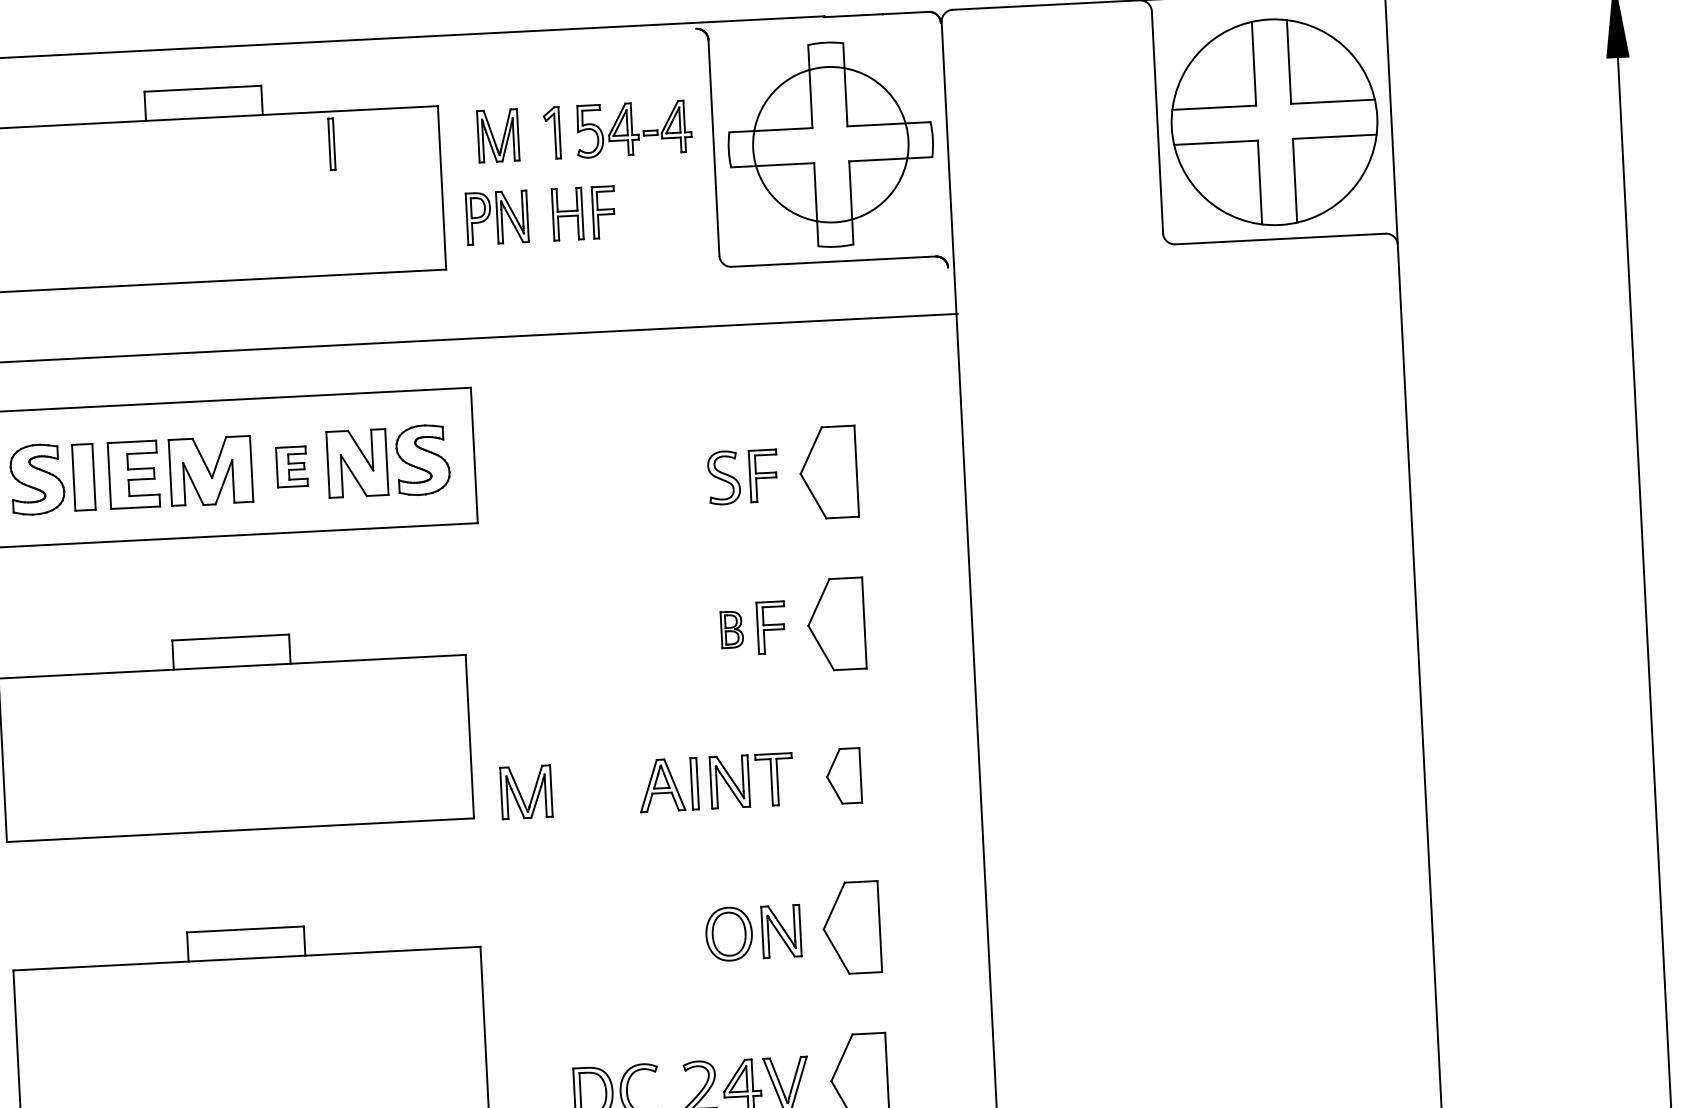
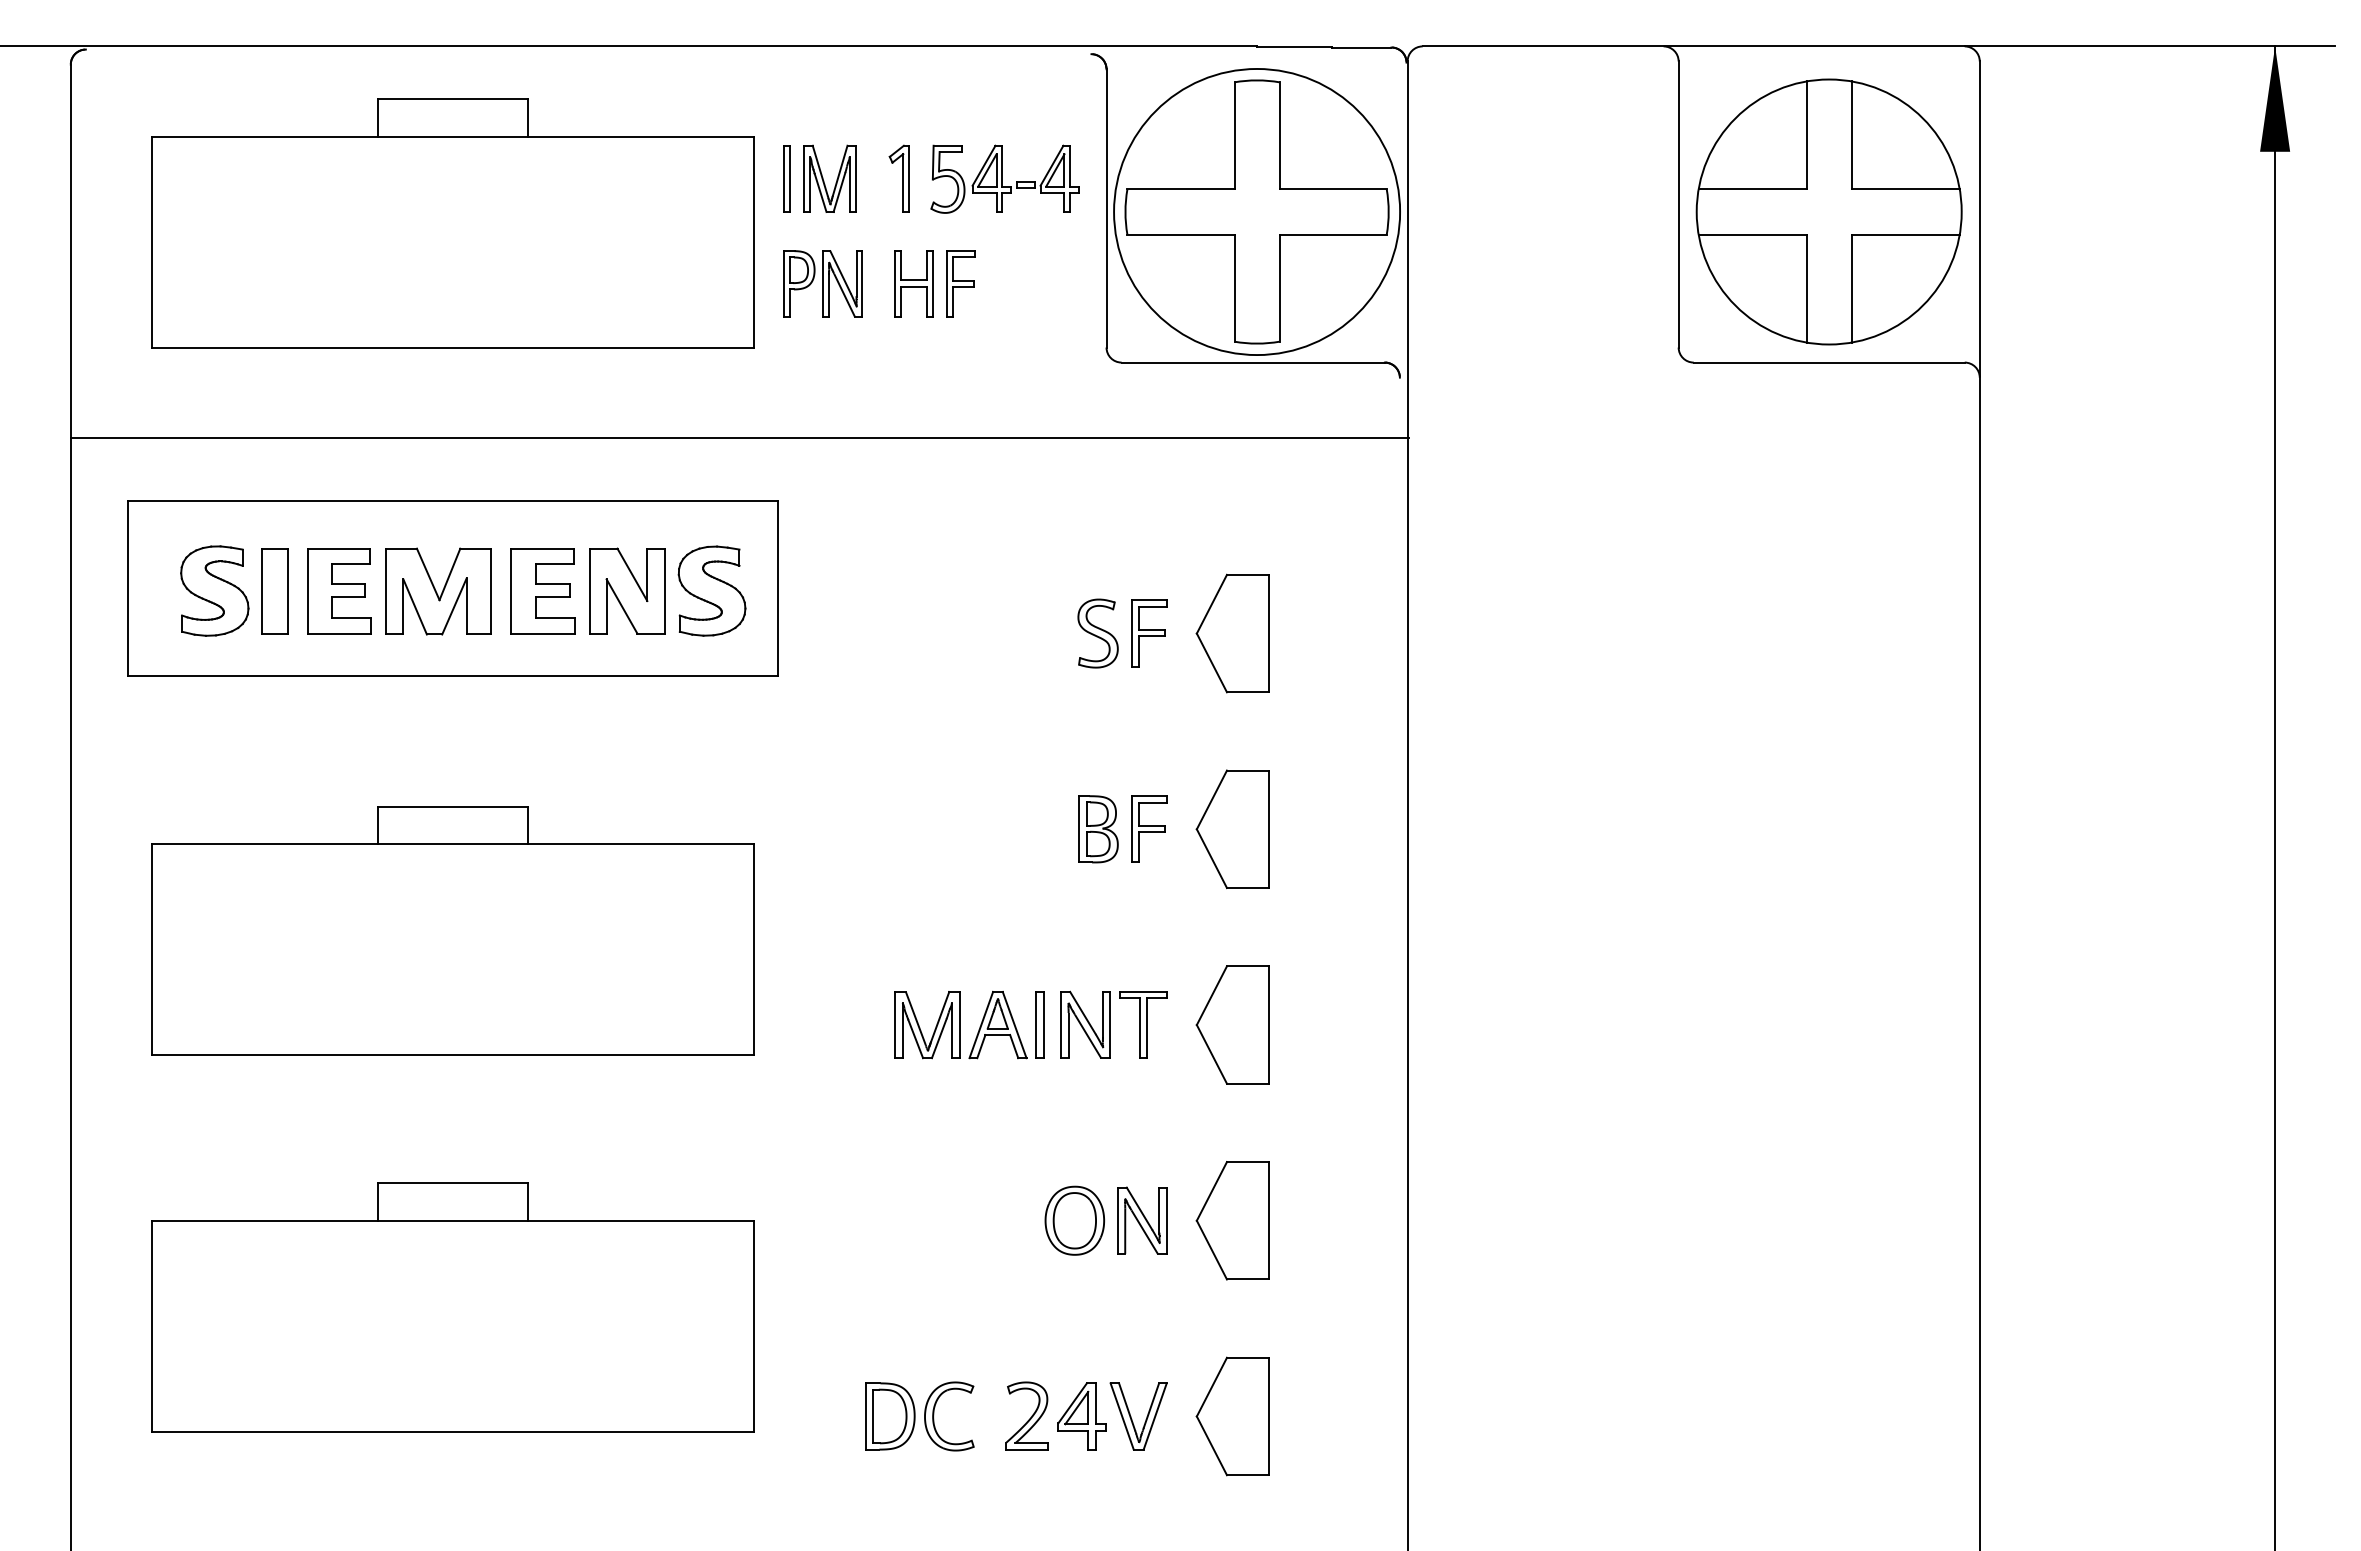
part: (331, 144) -> (786, 178), moved
circle: (831, 144) -> (1257, 211), size x1.43
part: (291, 467) -> (542, 591), size x1.67
part: (732, 629) -> (1098, 829), size x1.43
part: (843, 775) -> (1232, 1024), size x1.67
part: (521, 794) -> (920, 1027), moved

